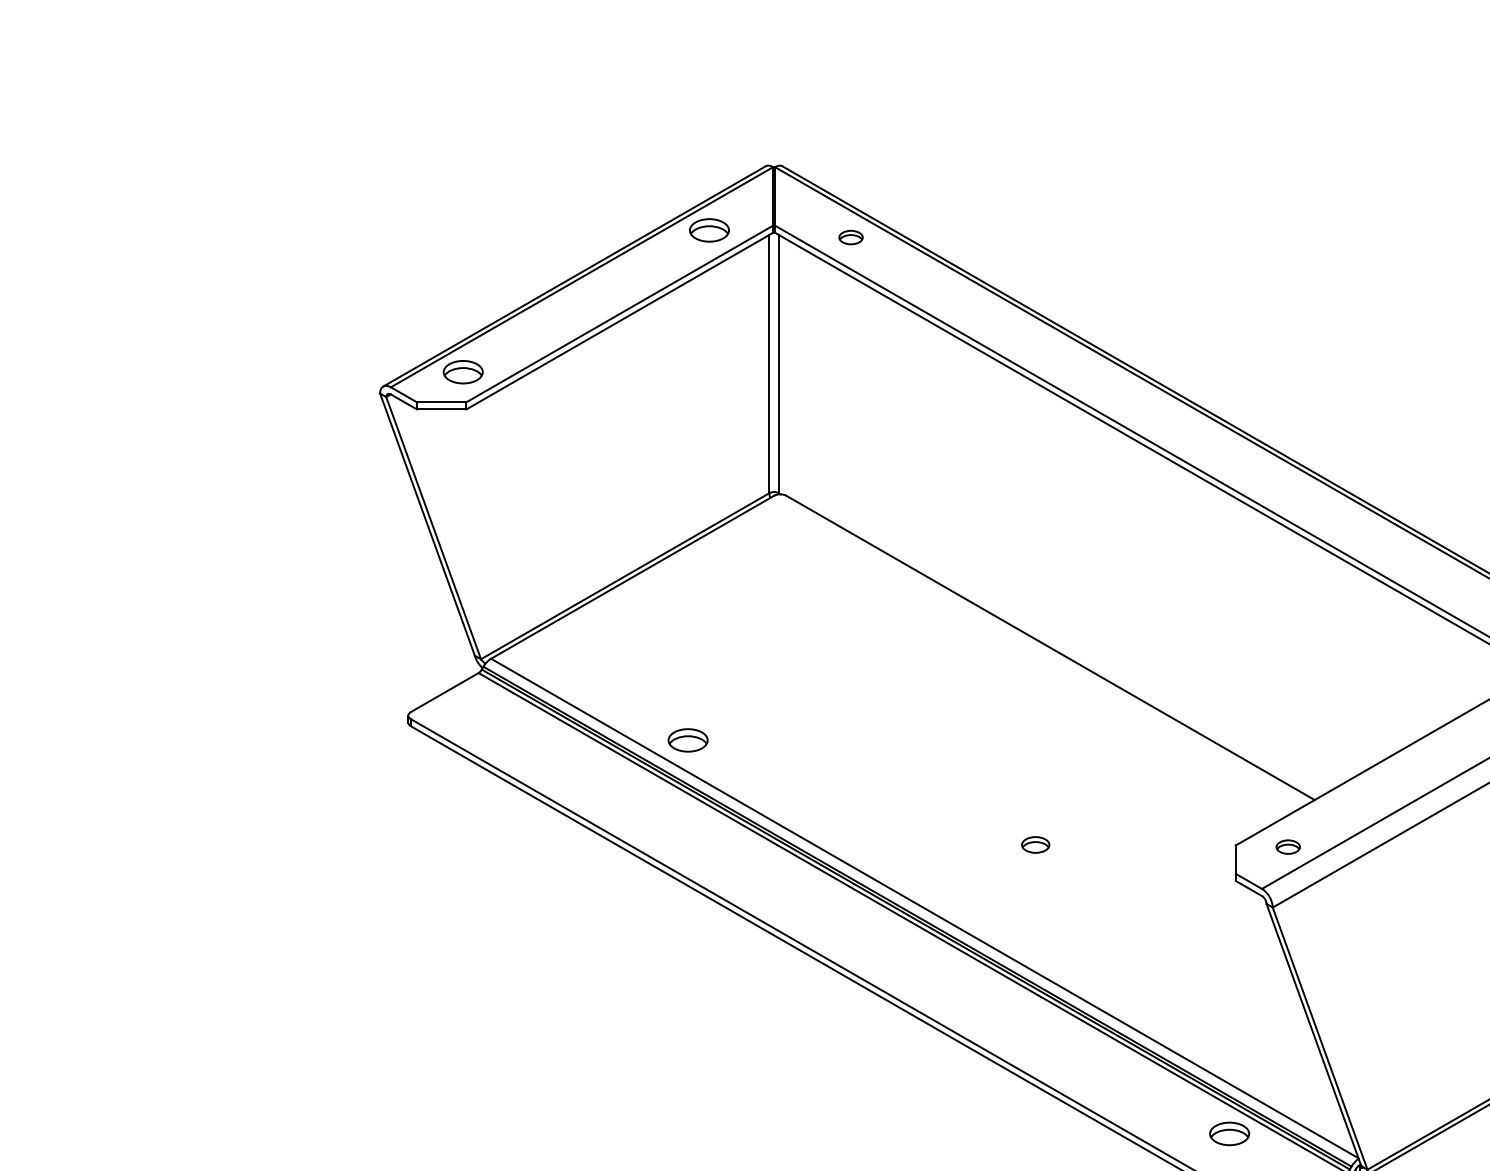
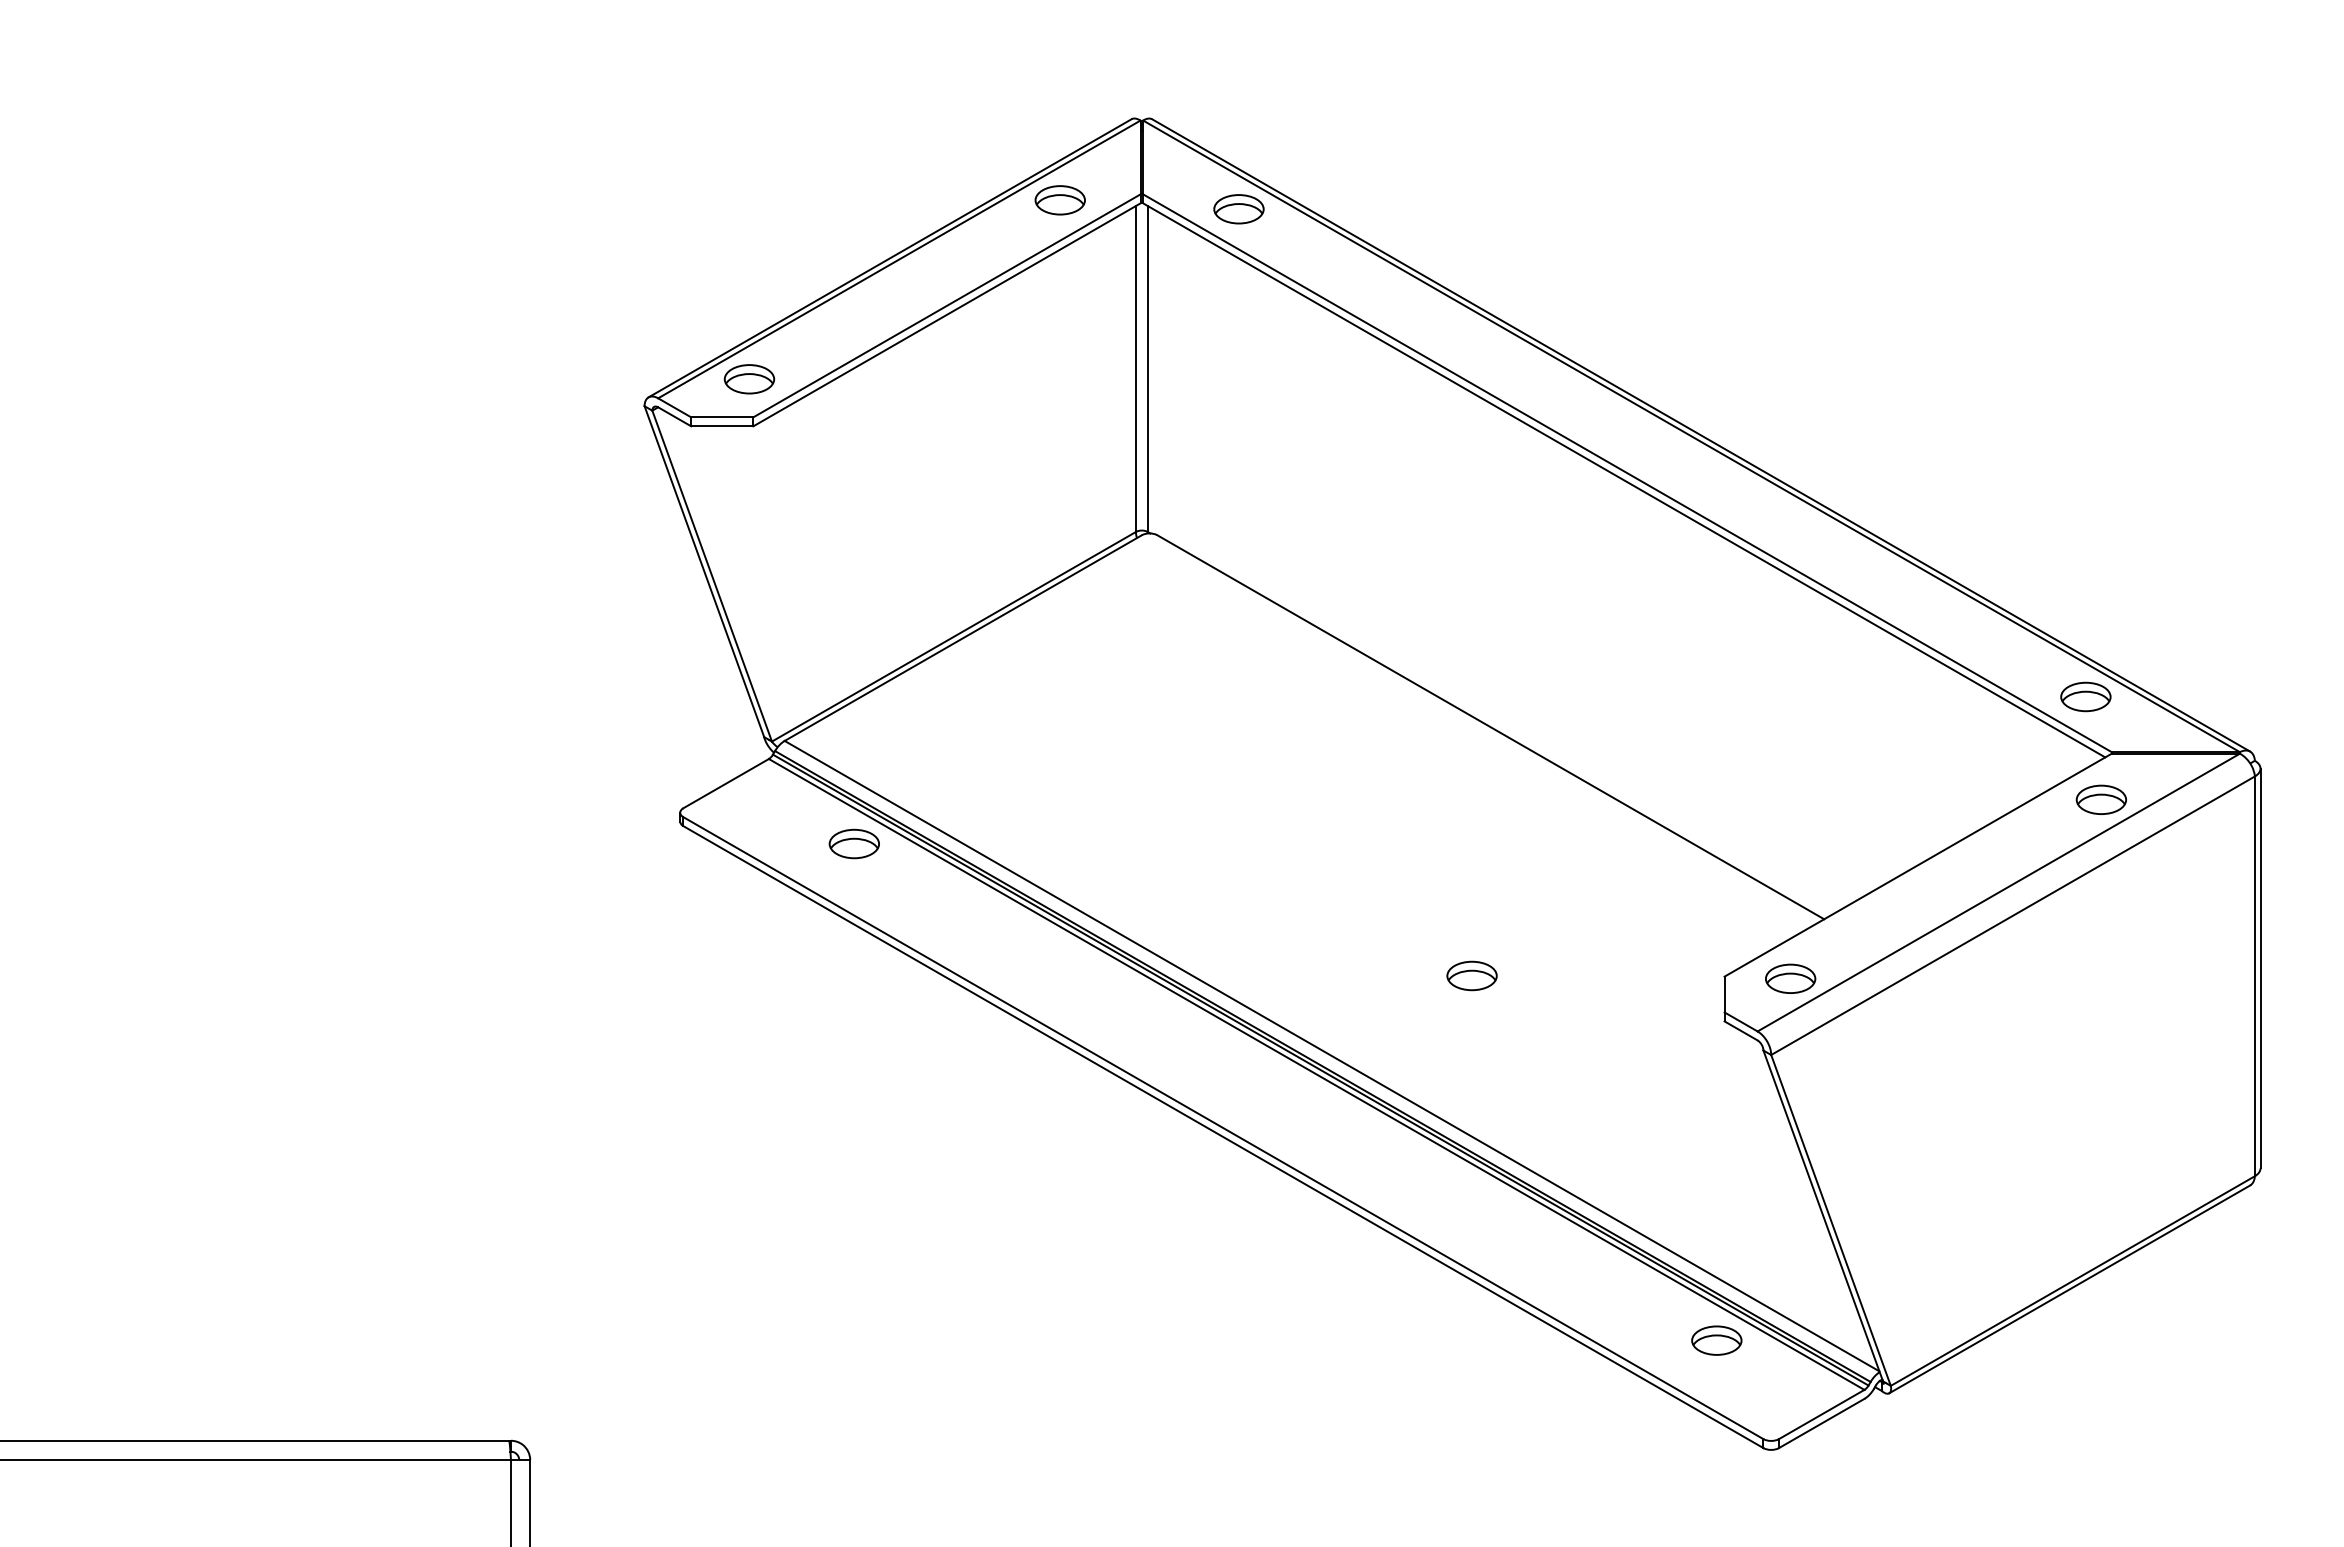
part: (850, 237) -> (1238, 209), size x1.67
part: (687, 740) -> (853, 843), moved
part: (1035, 844) -> (1471, 975), size x1.43
part: (1288, 846) -> (1790, 978), size x1.67

